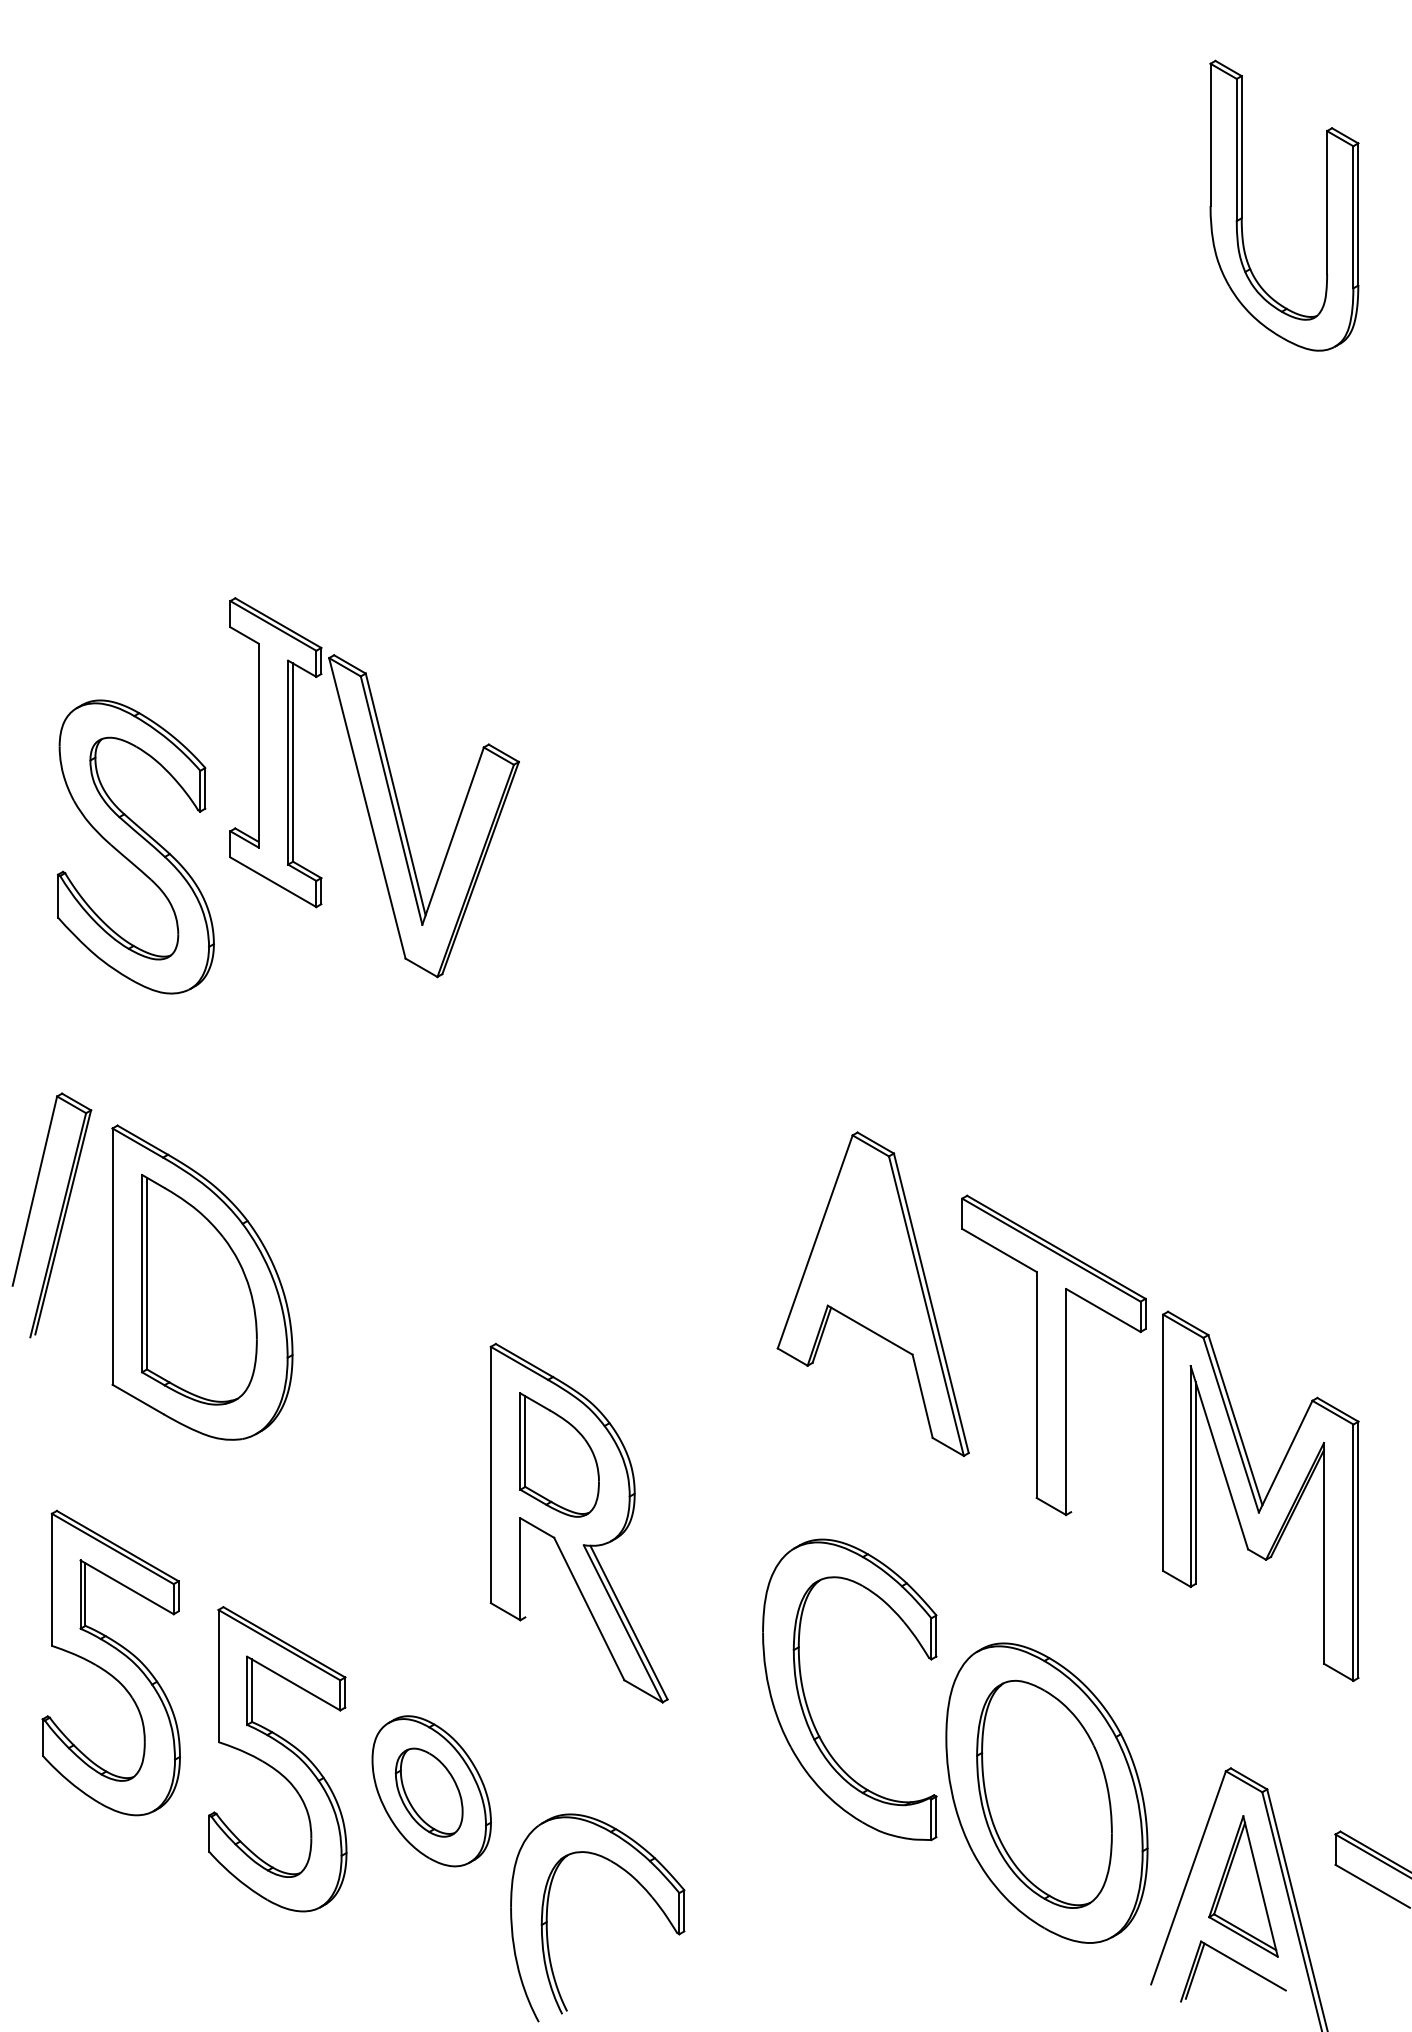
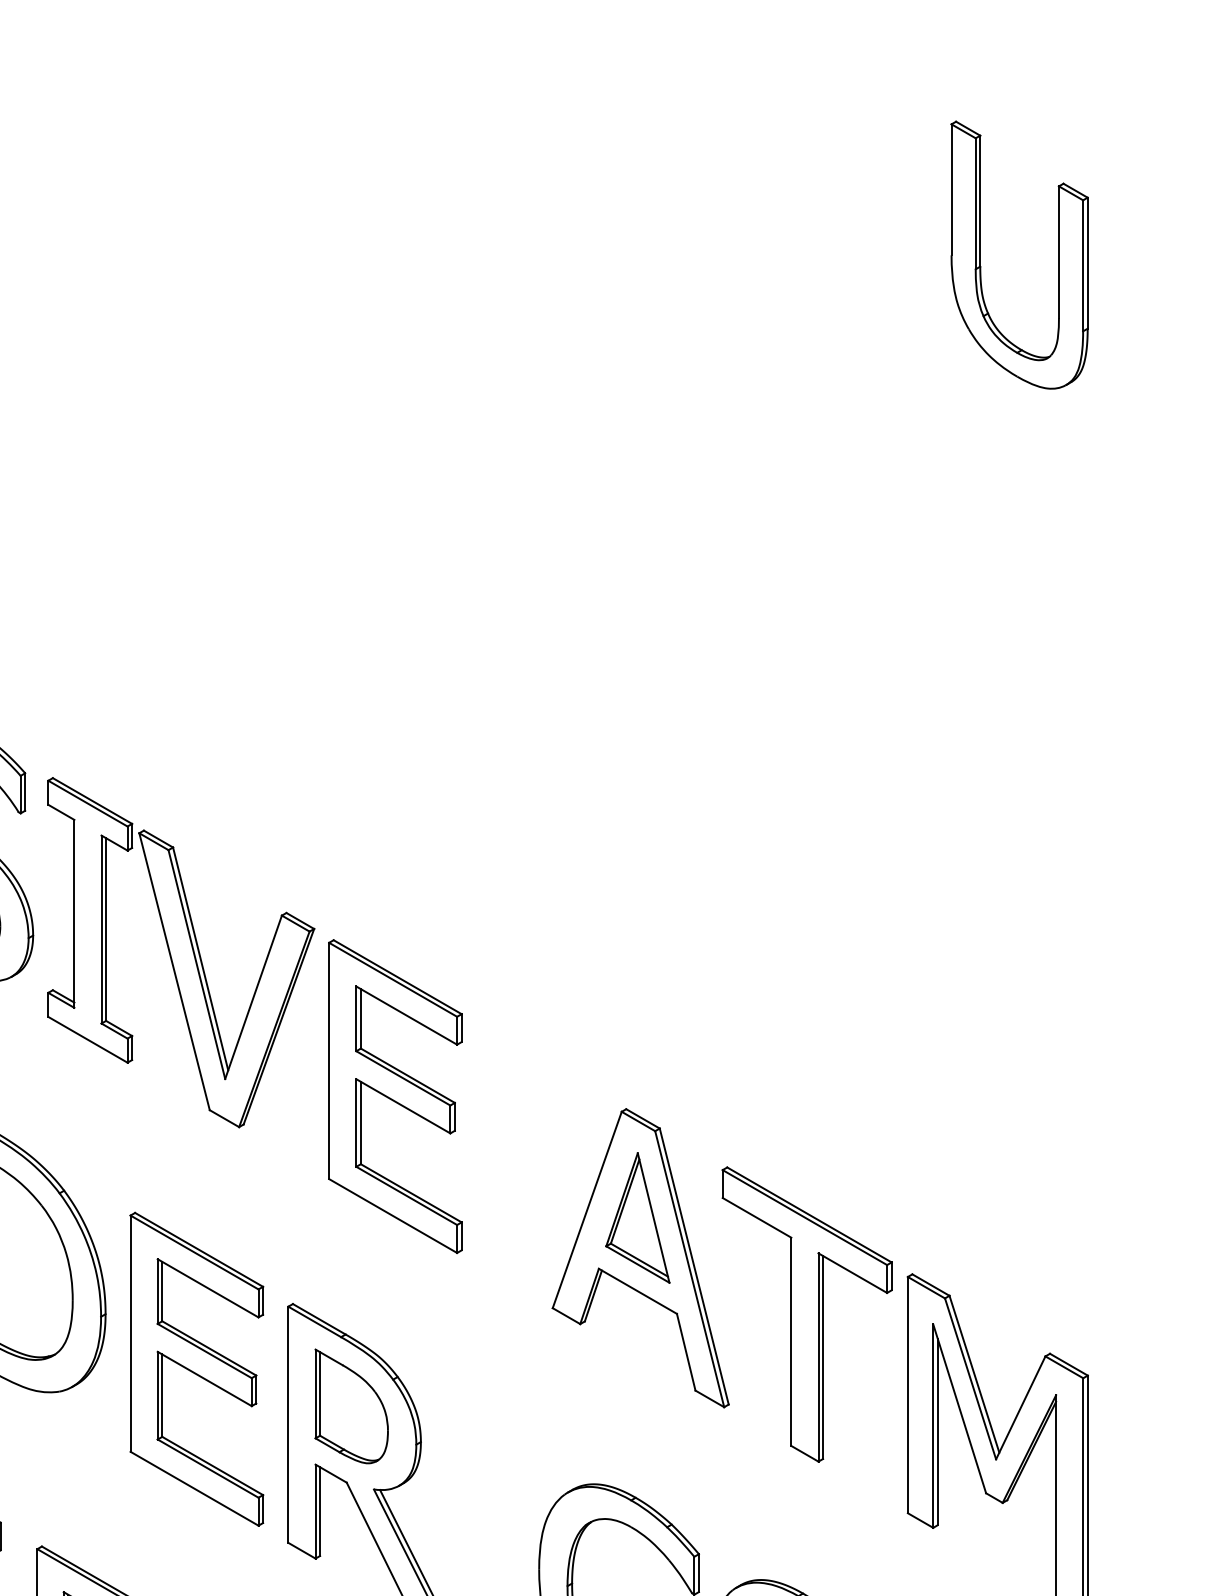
part: (374, 787) -> (181, 952), moved
part: (607, 1118) -> (395, 1096), added
part: (869, 1250) -> (637, 1217), added
line: (1071, 1401) -> (823, 1357), added
part: (391, 1414) -> (196, 1369), added
line: (525, 1569) -> (320, 1511), added

